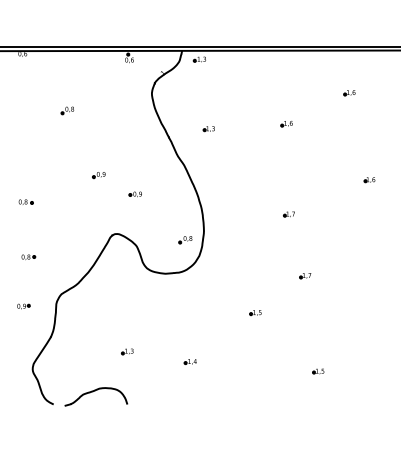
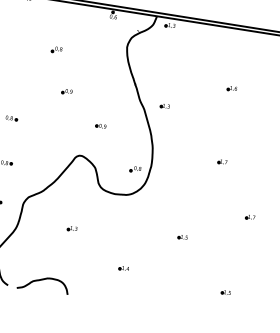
part: (208, 129) -> (164, 106), moved
part: (98, 175) -> (66, 91), moved
part: (305, 276) -> (250, 217), moved
part: (127, 351) -> (72, 228), moved

